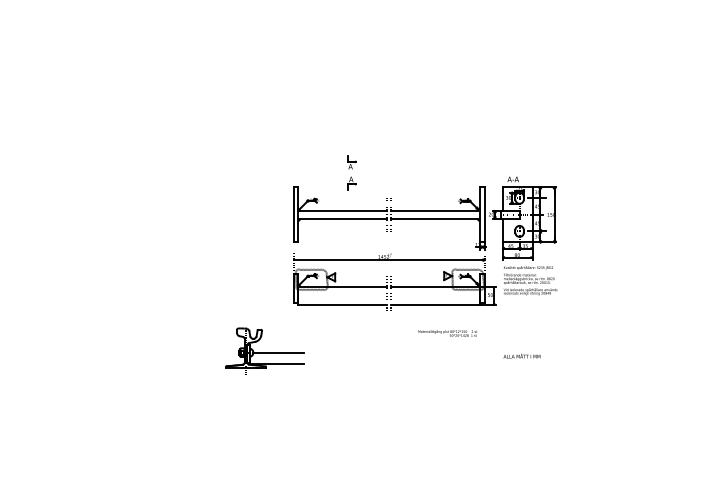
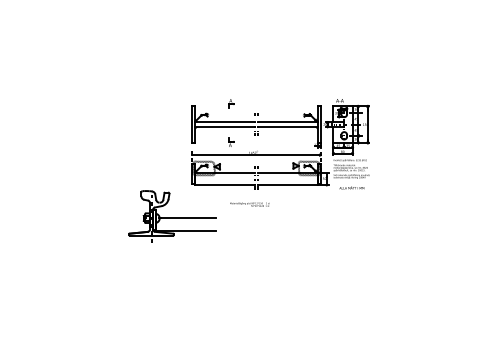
part: (352, 161) -> (231, 141), moved
text: (447, 333) -> (249, 204), moved
part: (264, 351) -> (172, 216), size x1.67
text: (521, 355) -> (351, 187), moved

